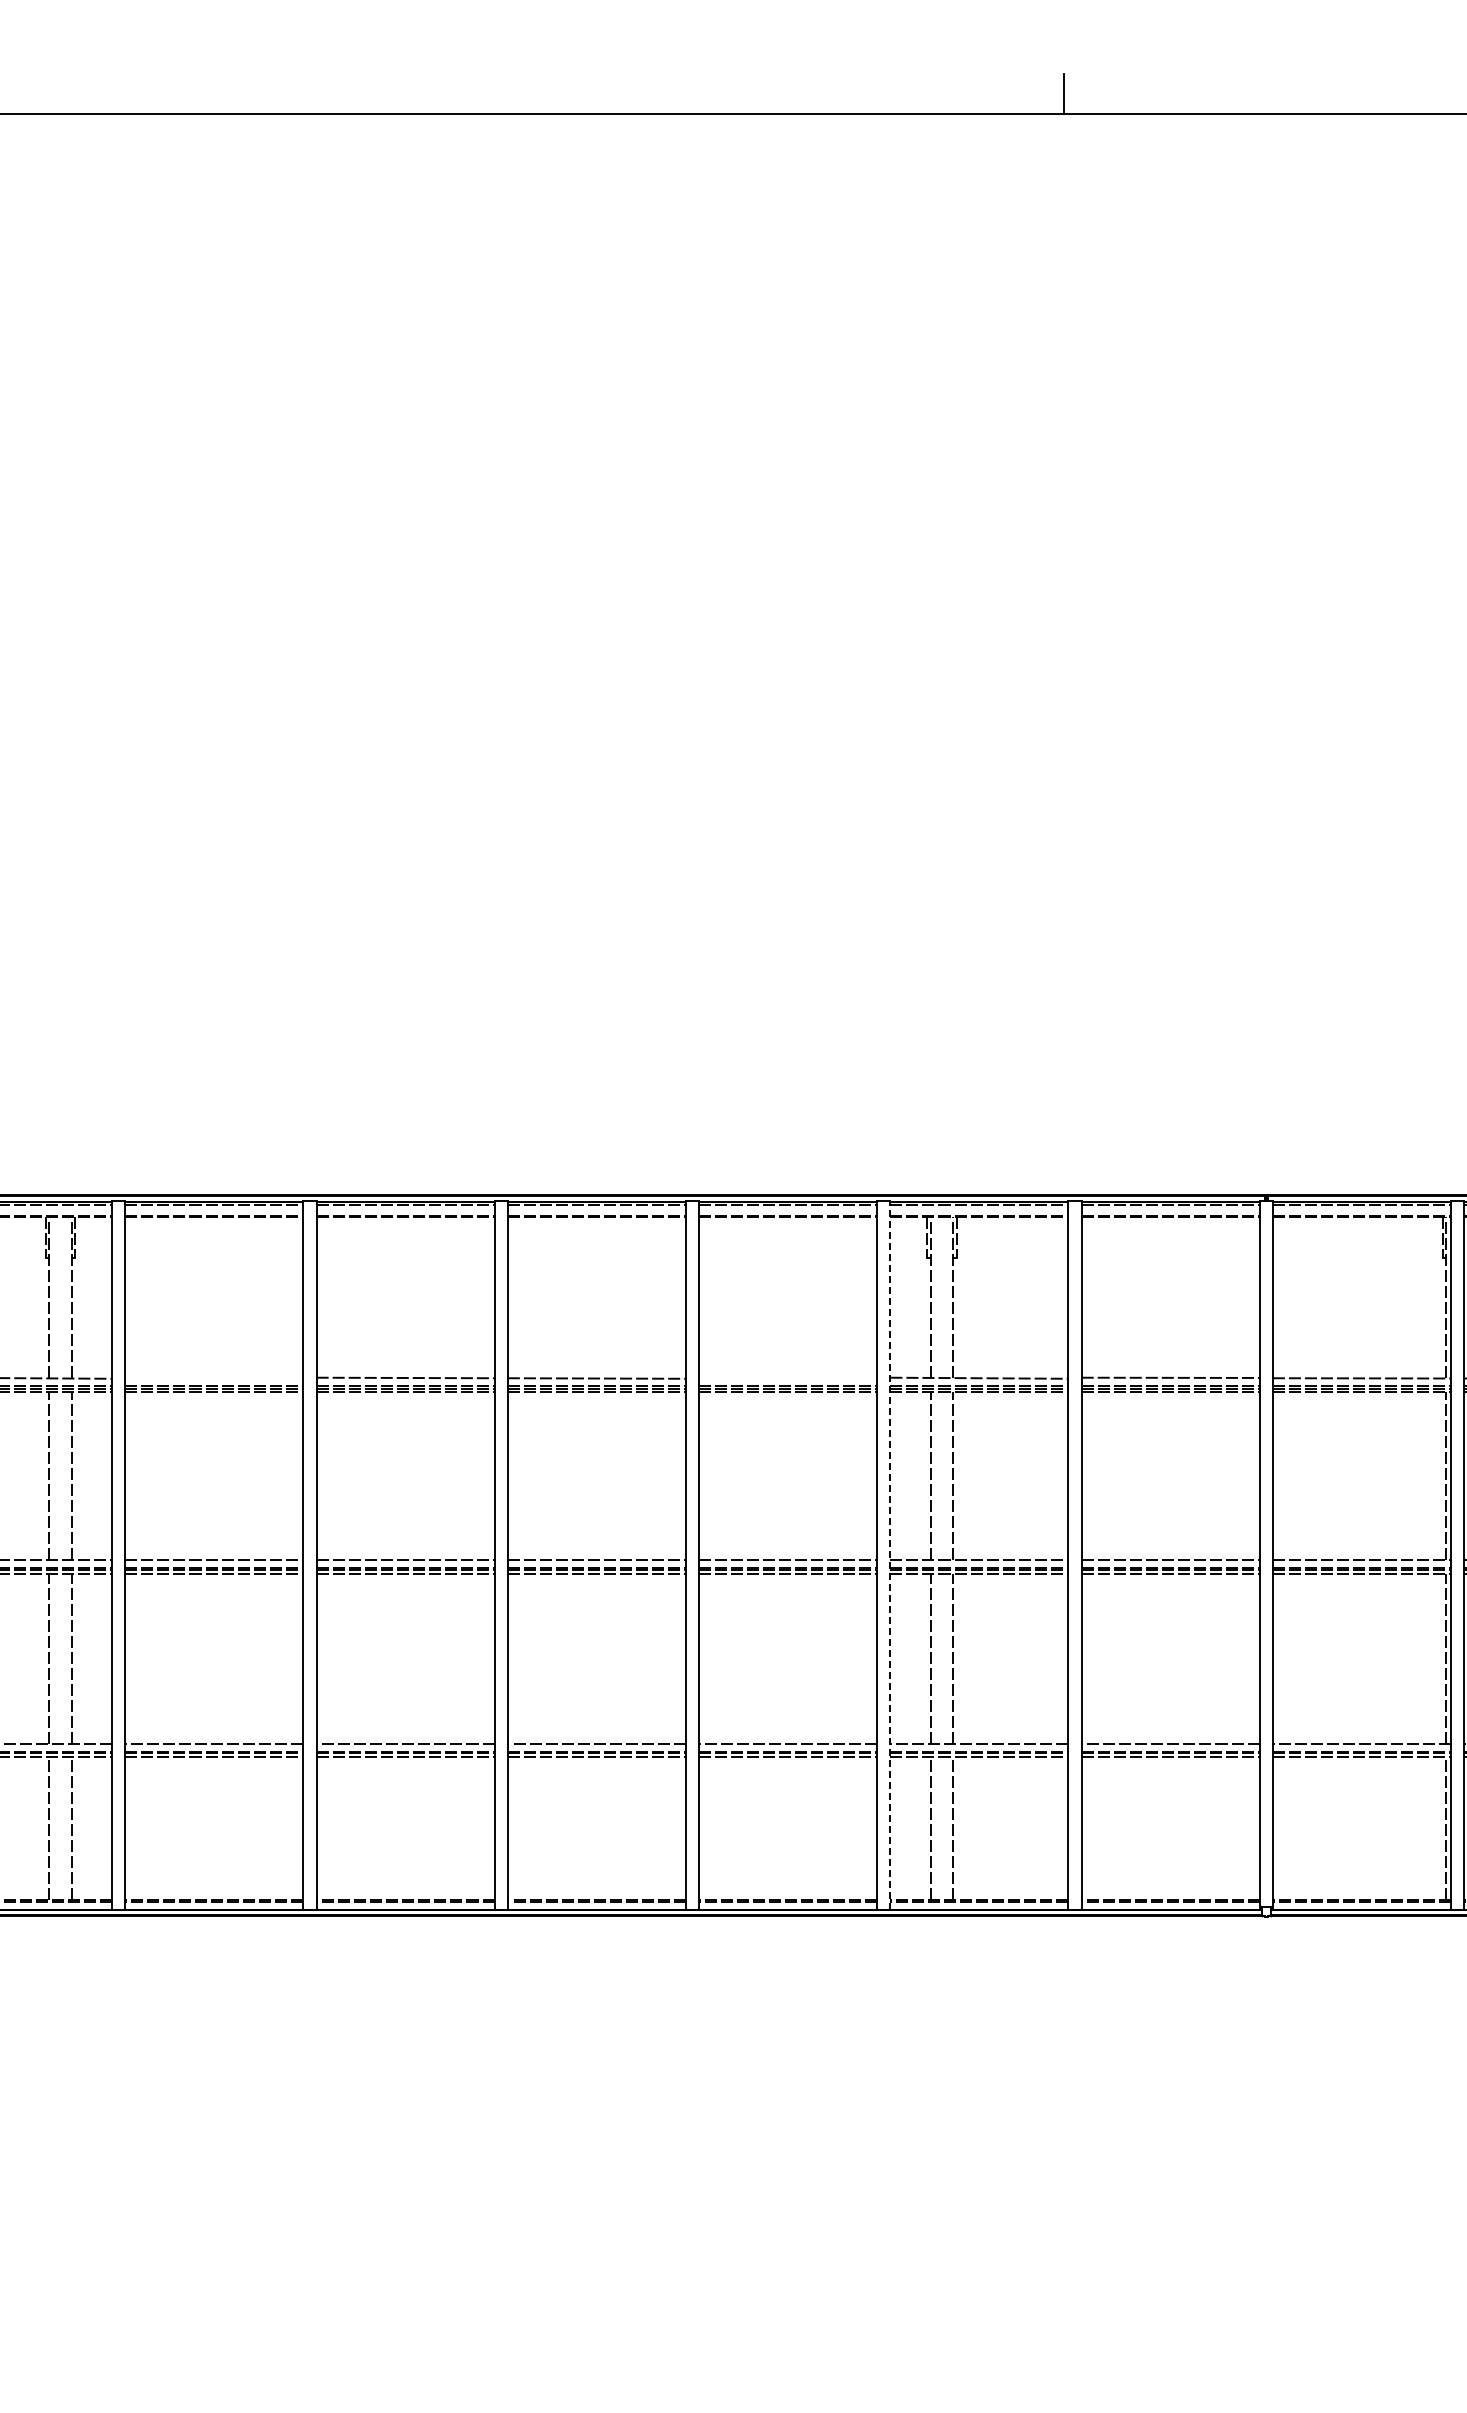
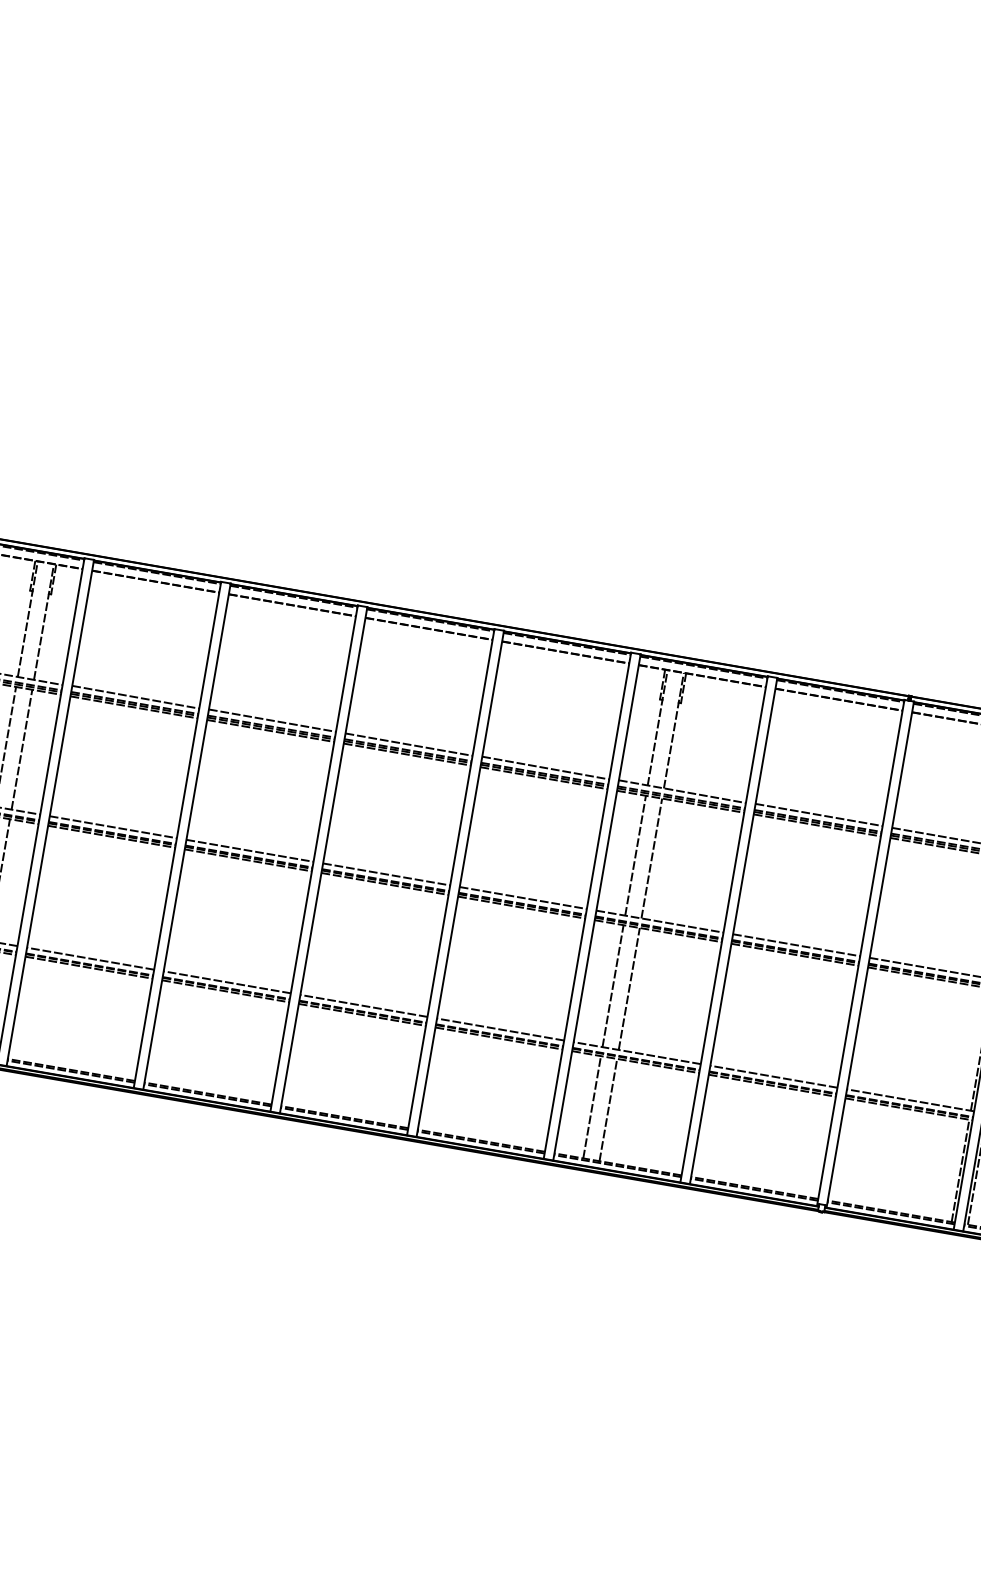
line: (214, 1377) -> (136, 696), added
line: (788, 1377) -> (546, 767), added
line: (890, 1555) -> (597, 907), dashed -> solid

